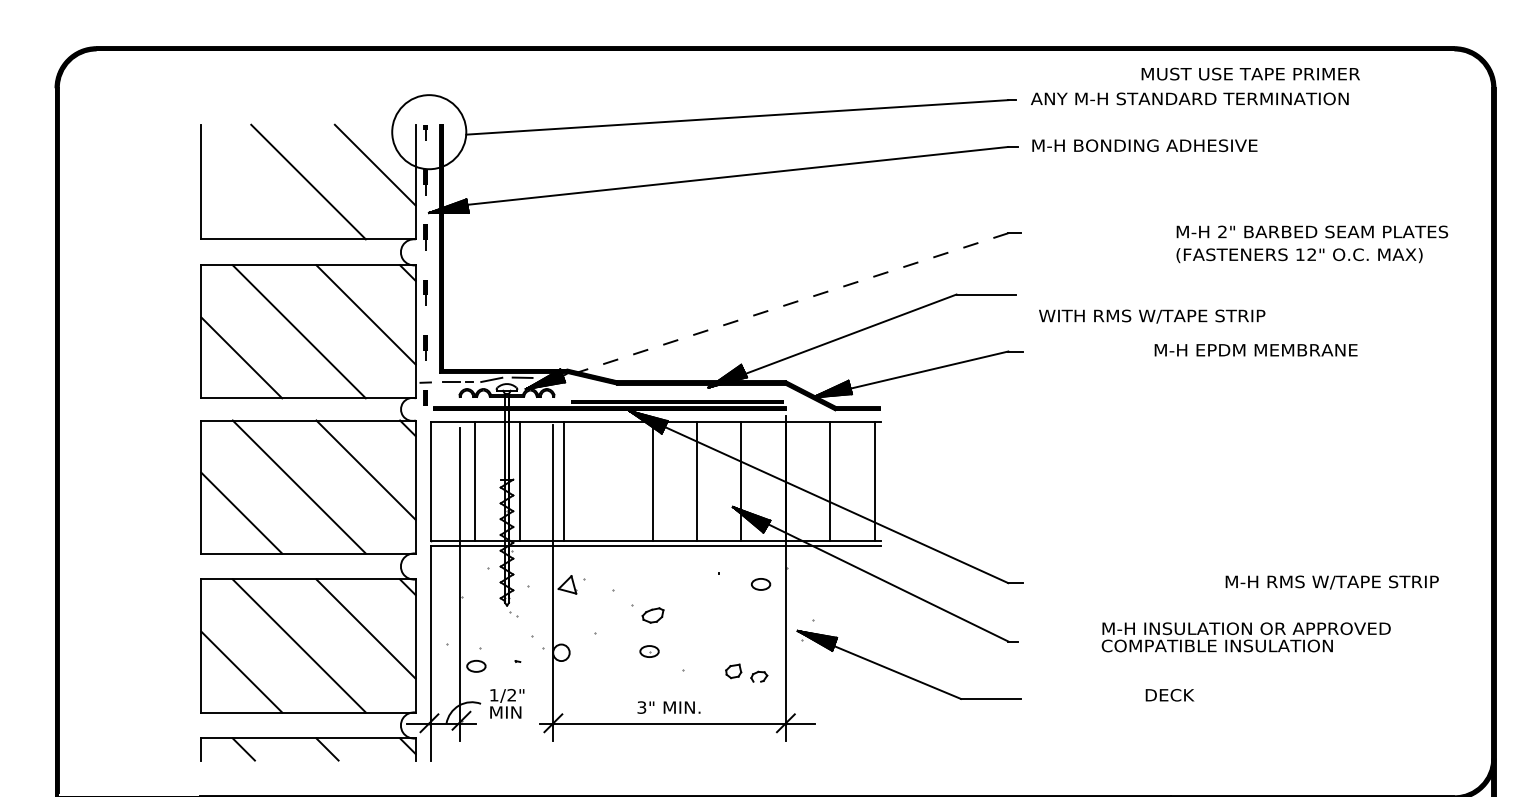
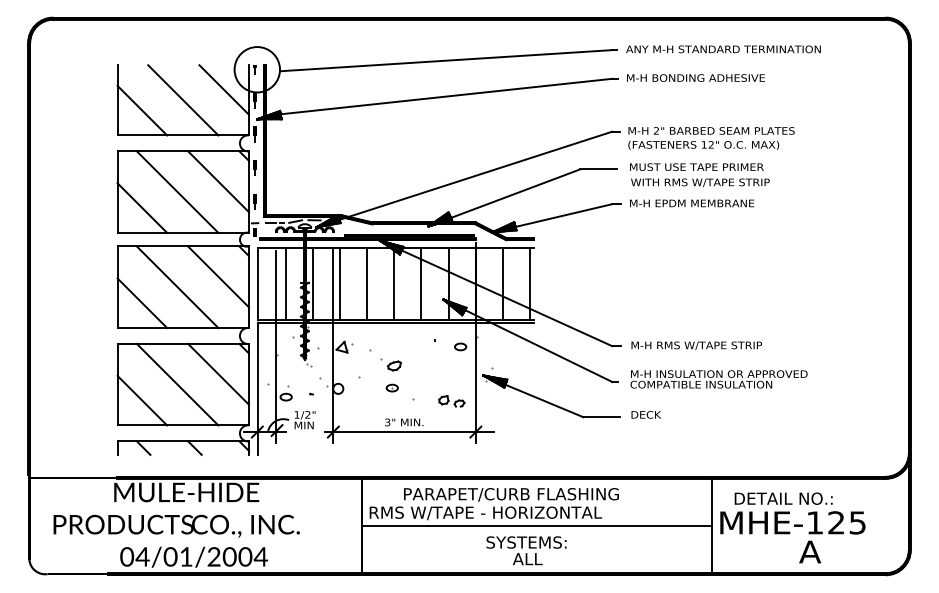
text: (1250, 73) -> (696, 166), moved
line: (241, 198) -> (142, 110), added
text: (1312, 244) -> (711, 138), moved
line: (783, 306) -> (474, 176), dashed -> solid
text: (1256, 350) -> (692, 203), moved
line: (609, 480) -> (367, 283), added
text: (1331, 582) -> (696, 345), moved
text: (1245, 637) -> (718, 379), moved
text: (1168, 694) -> (645, 414), moved

